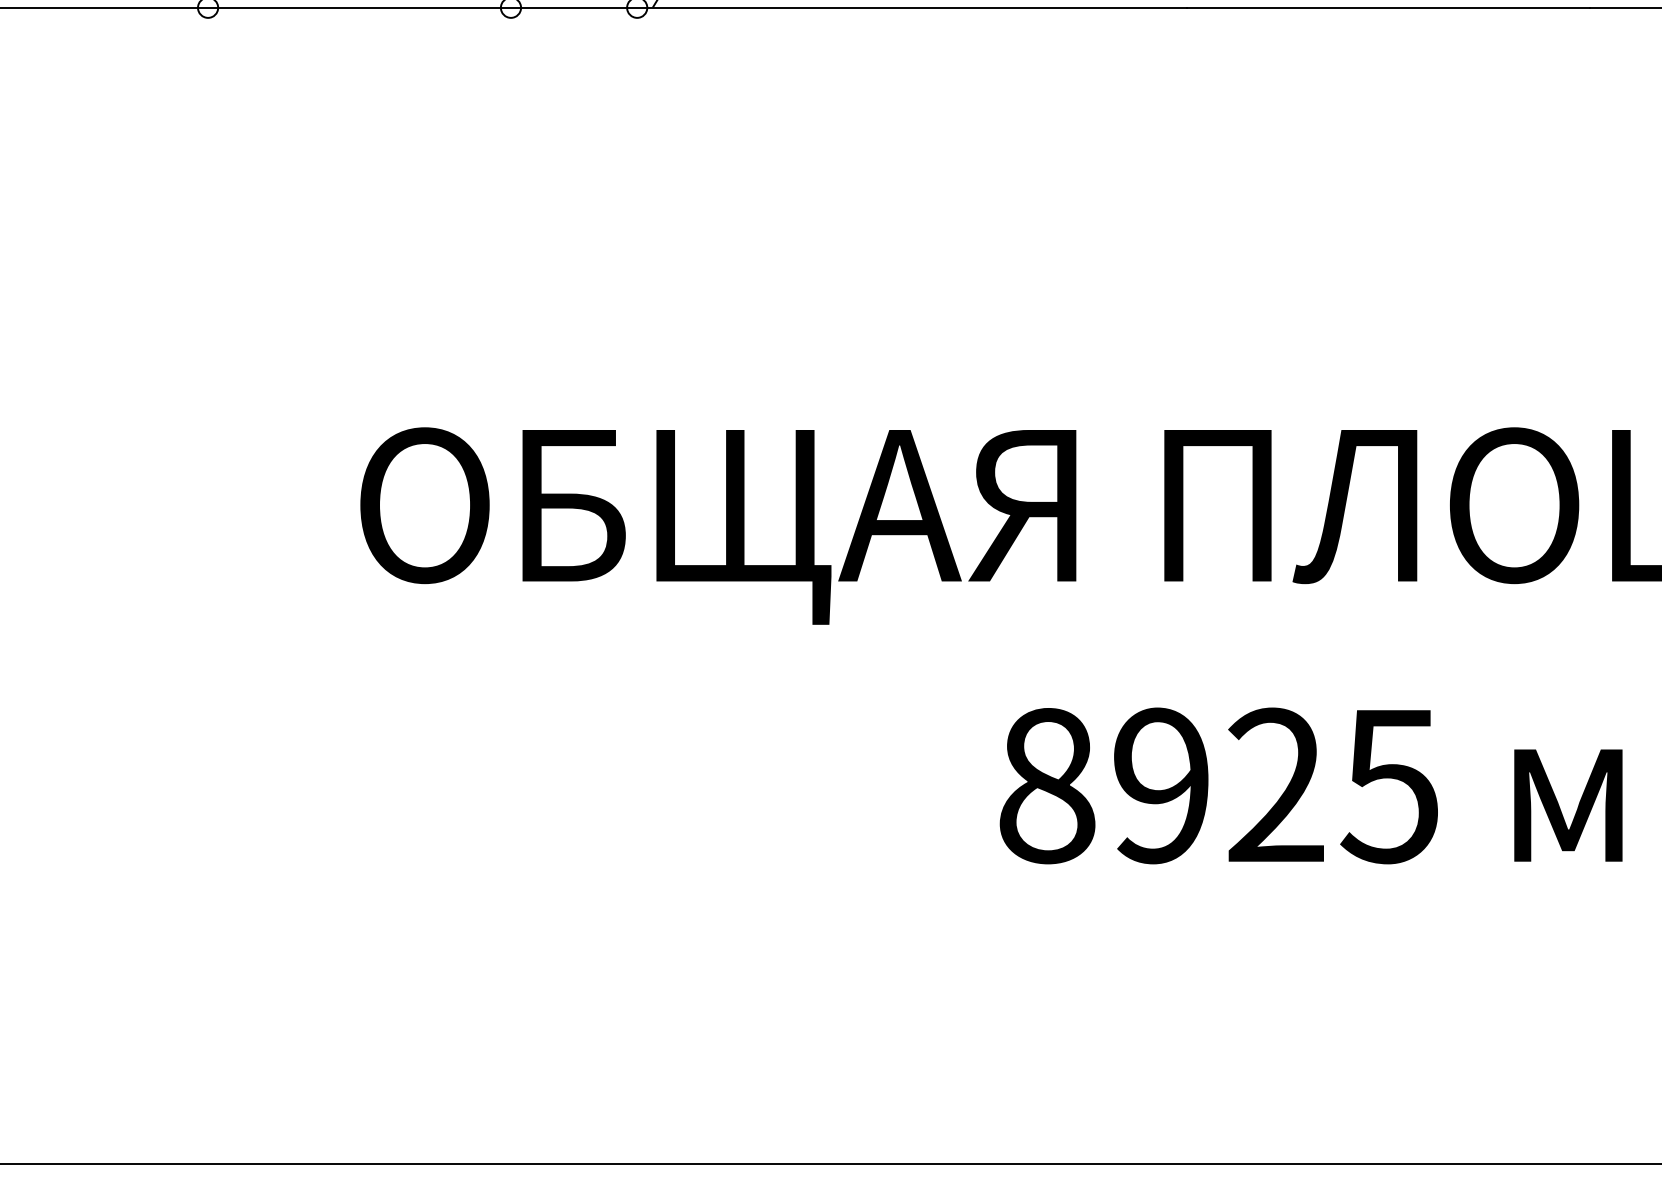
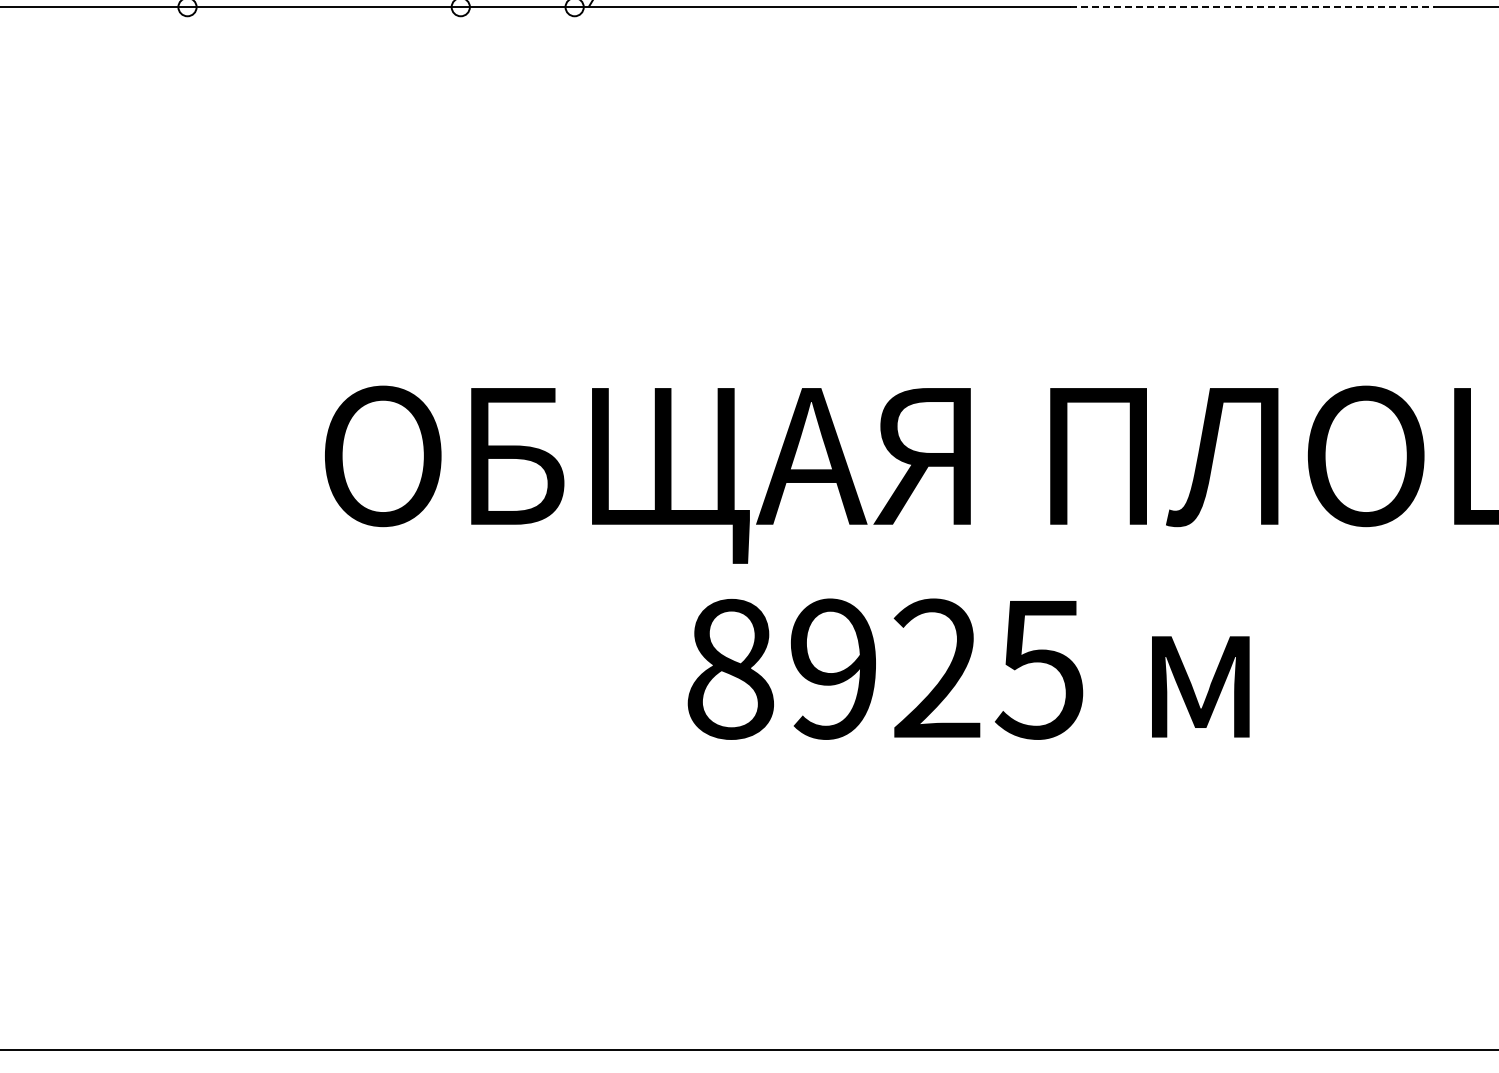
line: (1389, 8) -> (1253, 7), solid -> dashed
text: (1310, 785) -> (968, 668), moved

